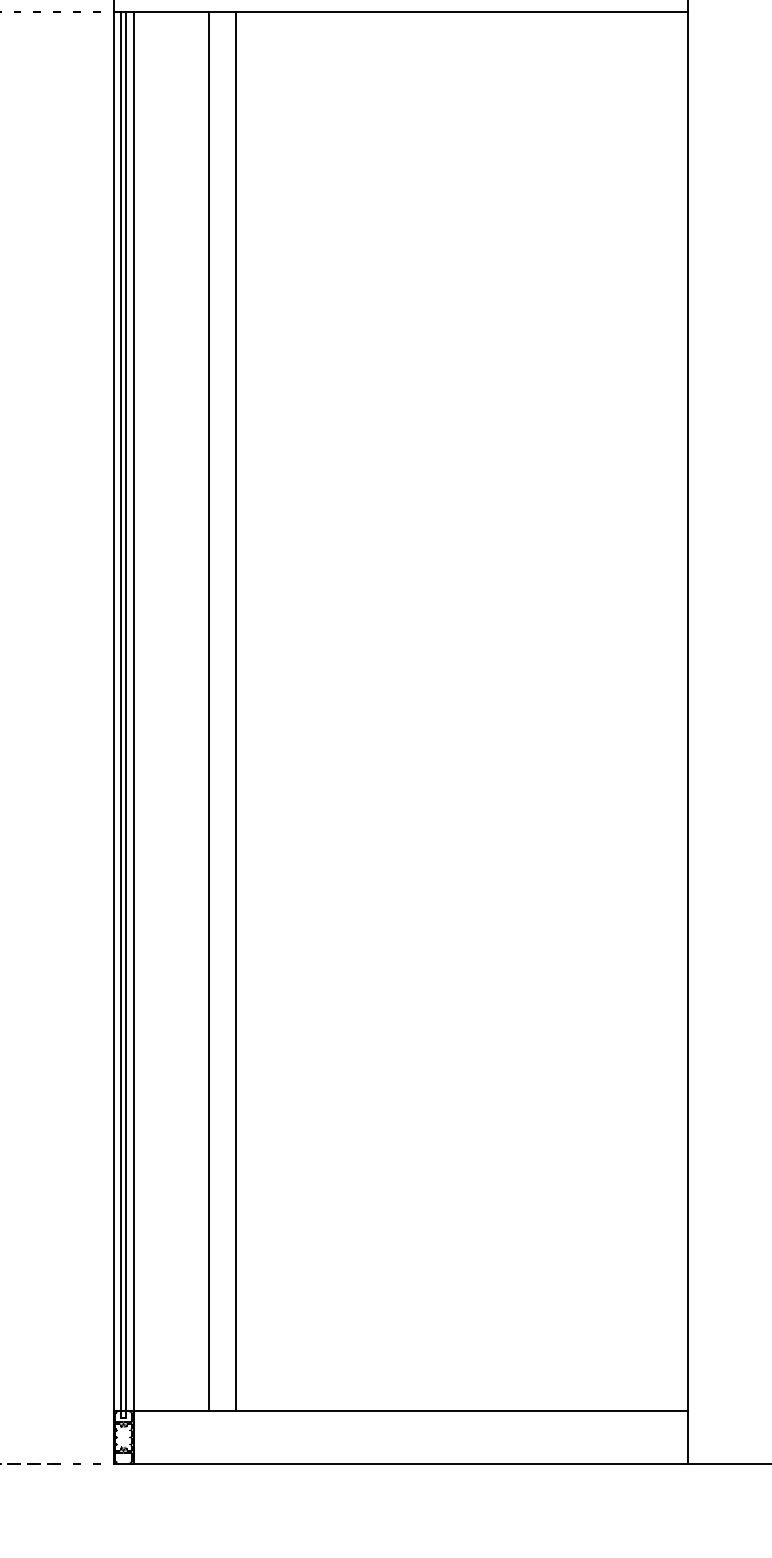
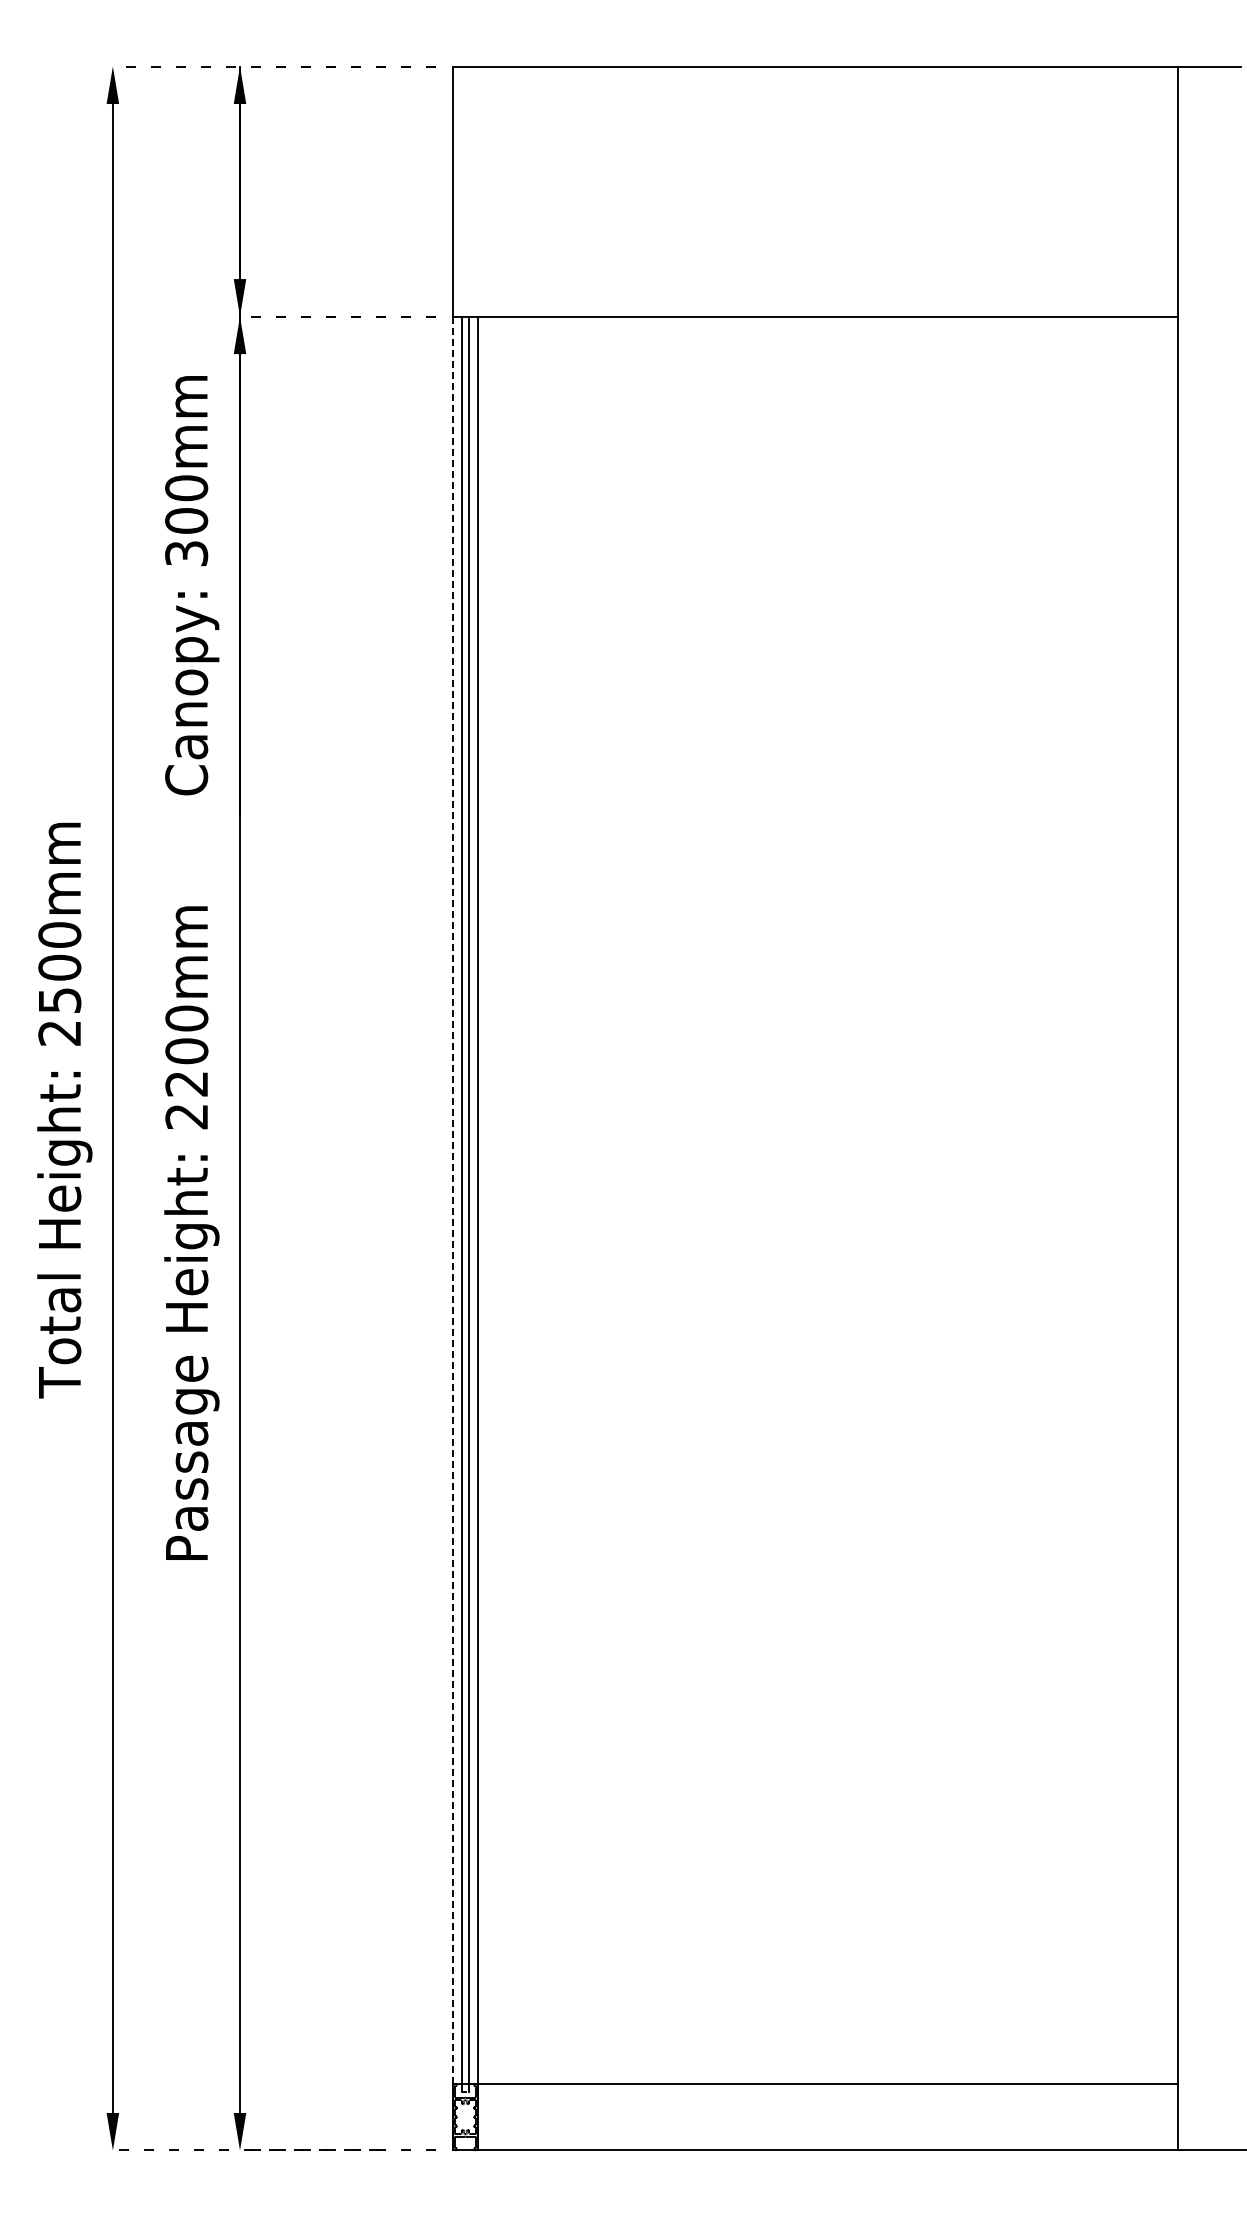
line: (209, 710) -> (573, 1199), removed
line: (236, 710) -> (607, 1199), removed
line: (114, 737) -> (453, 1233), solid -> dashed

